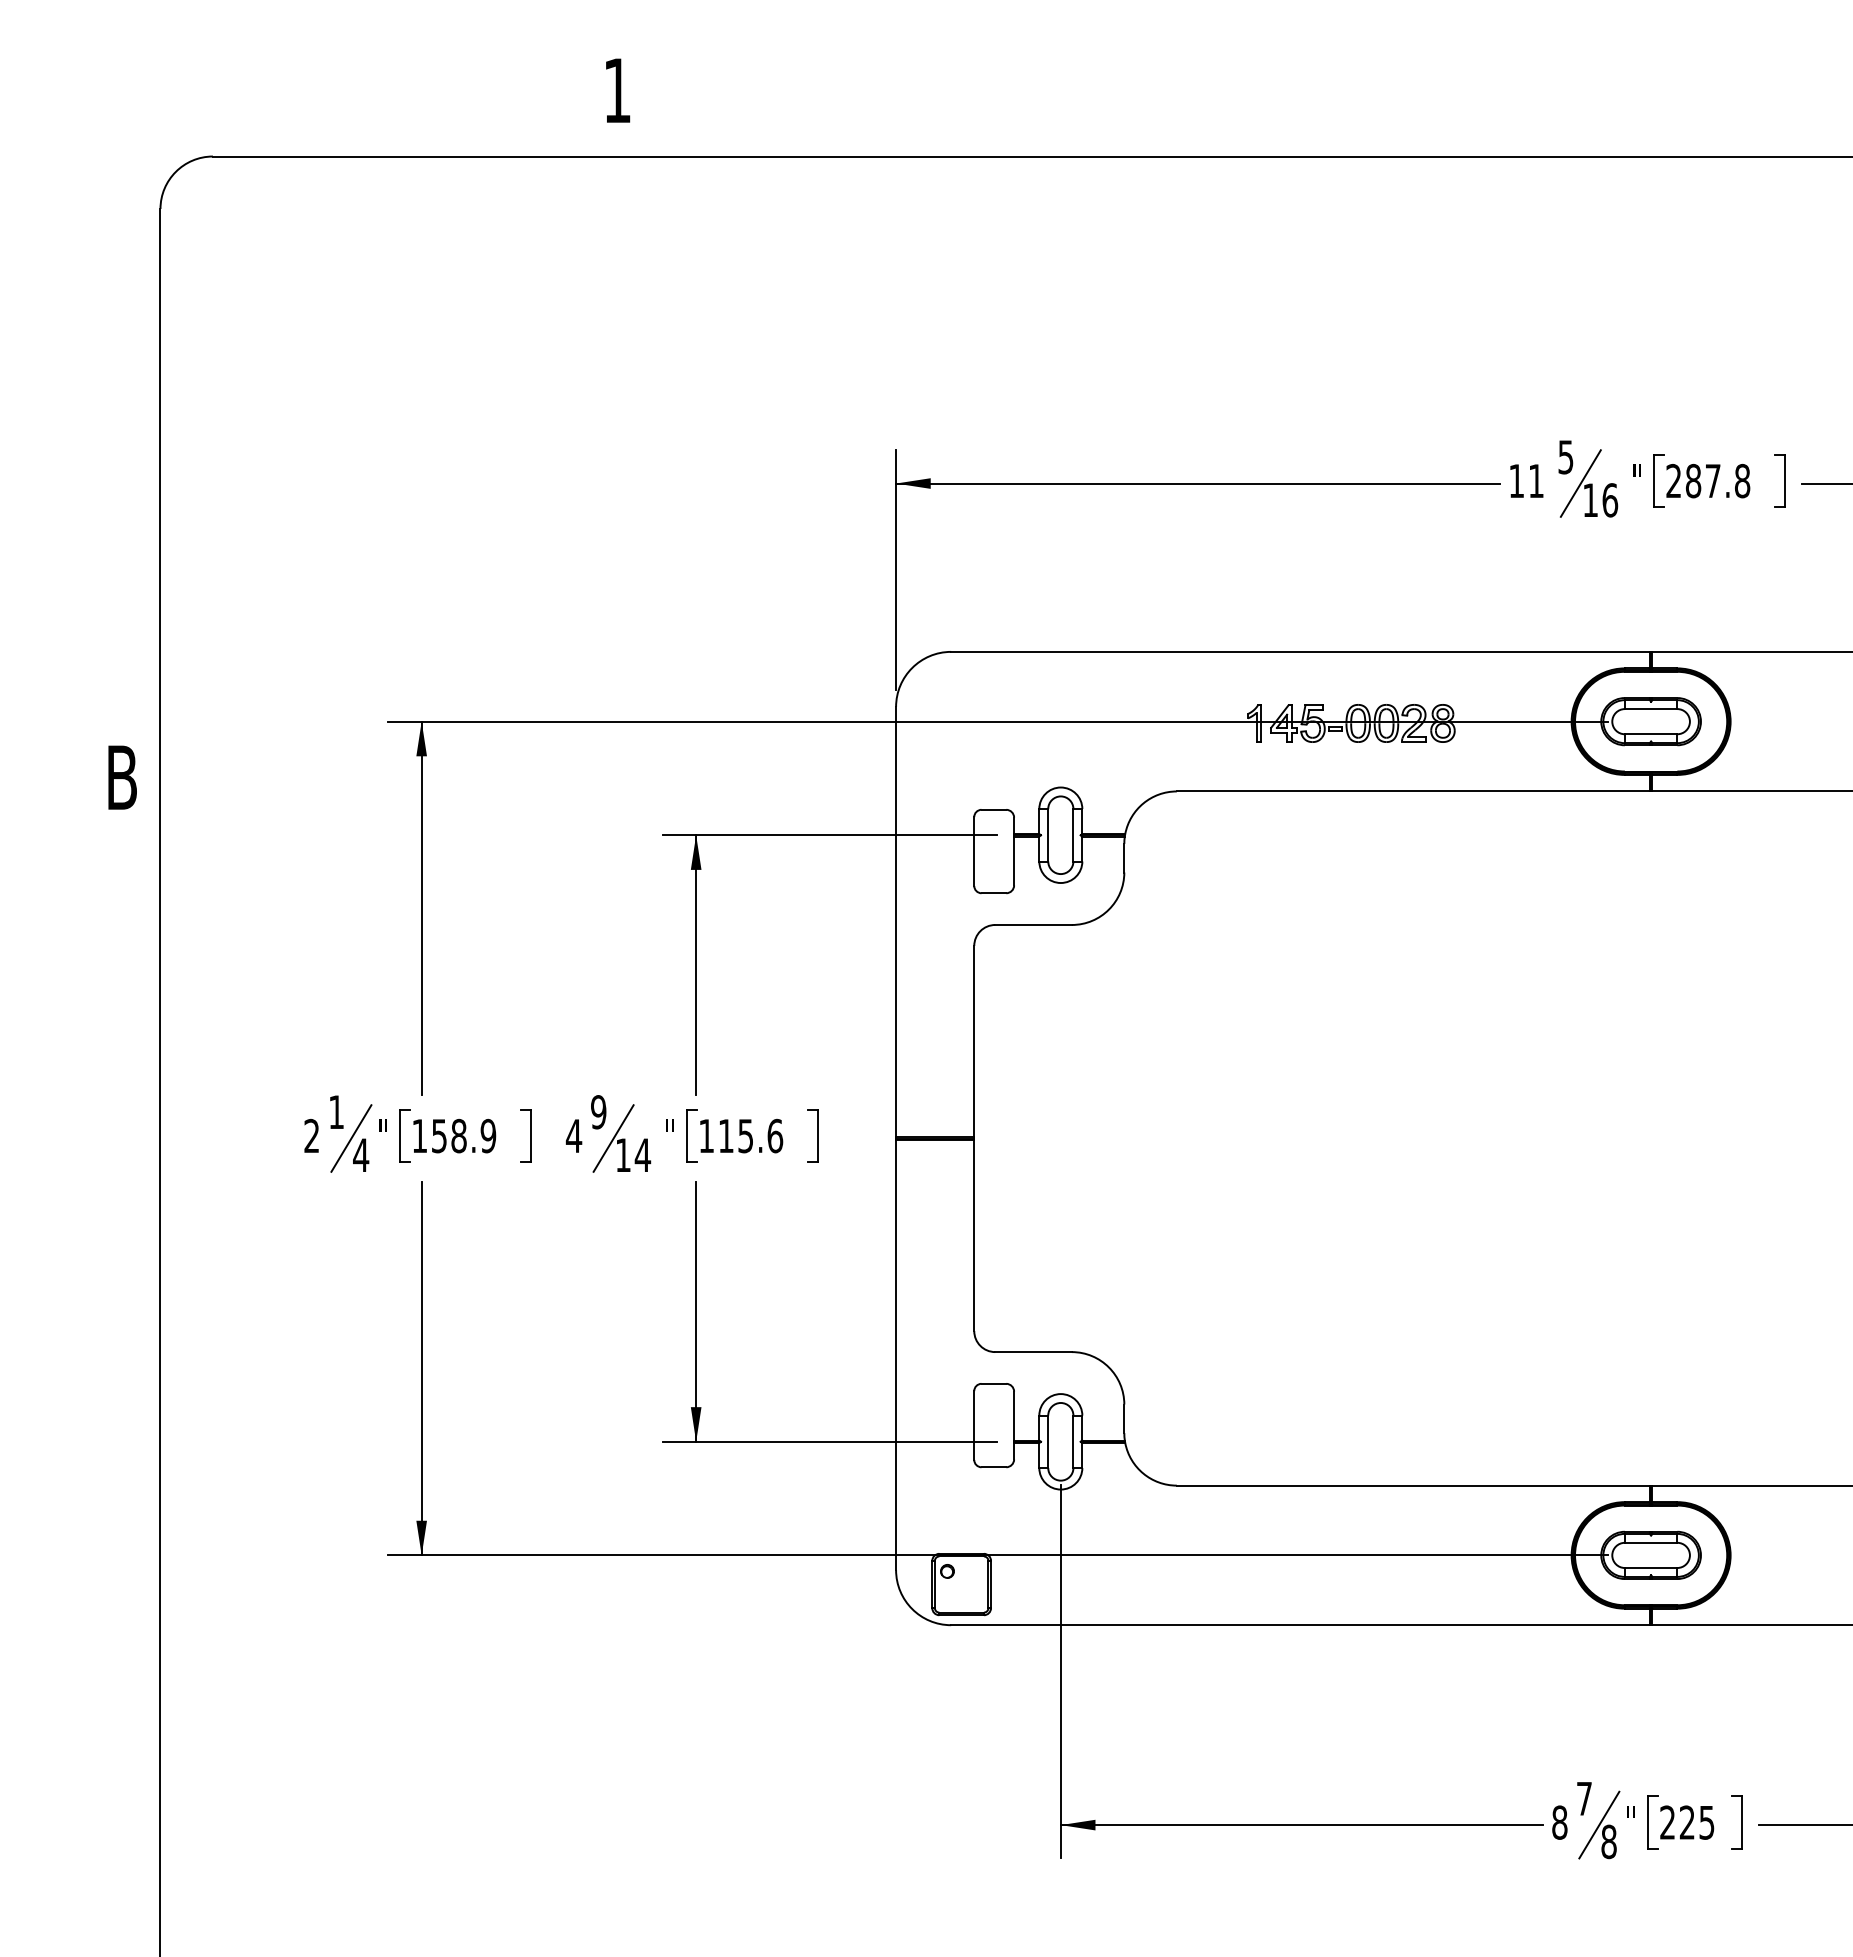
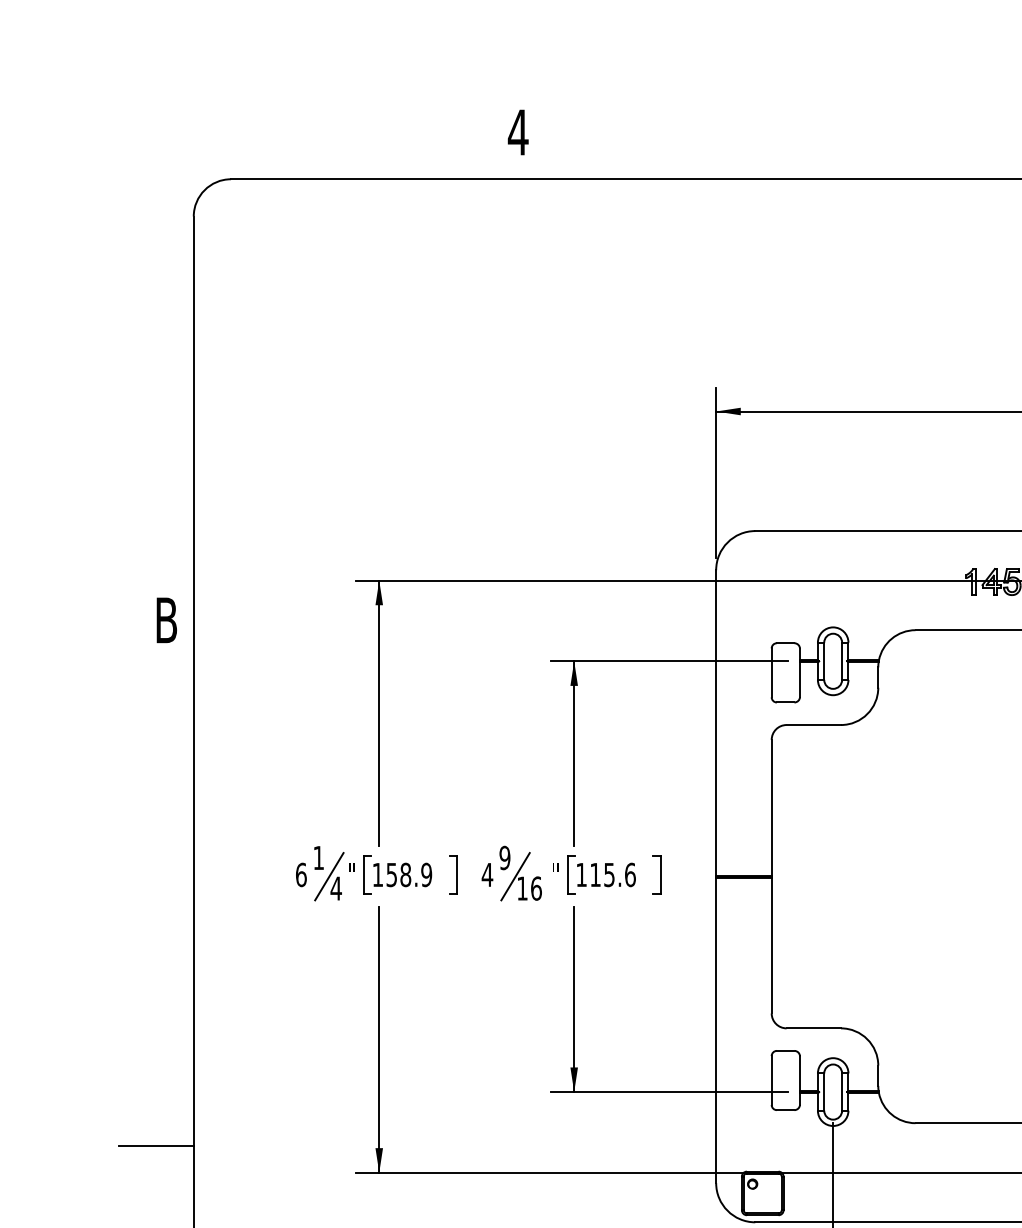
text: (617, 90) -> (518, 132), 1 -> 4
text: (311, 1135) -> (301, 874), 2 -> 6
text: (642, 1155) -> (536, 888), 14 -> 16
line: (107, 1517) -> (156, 1145), added

